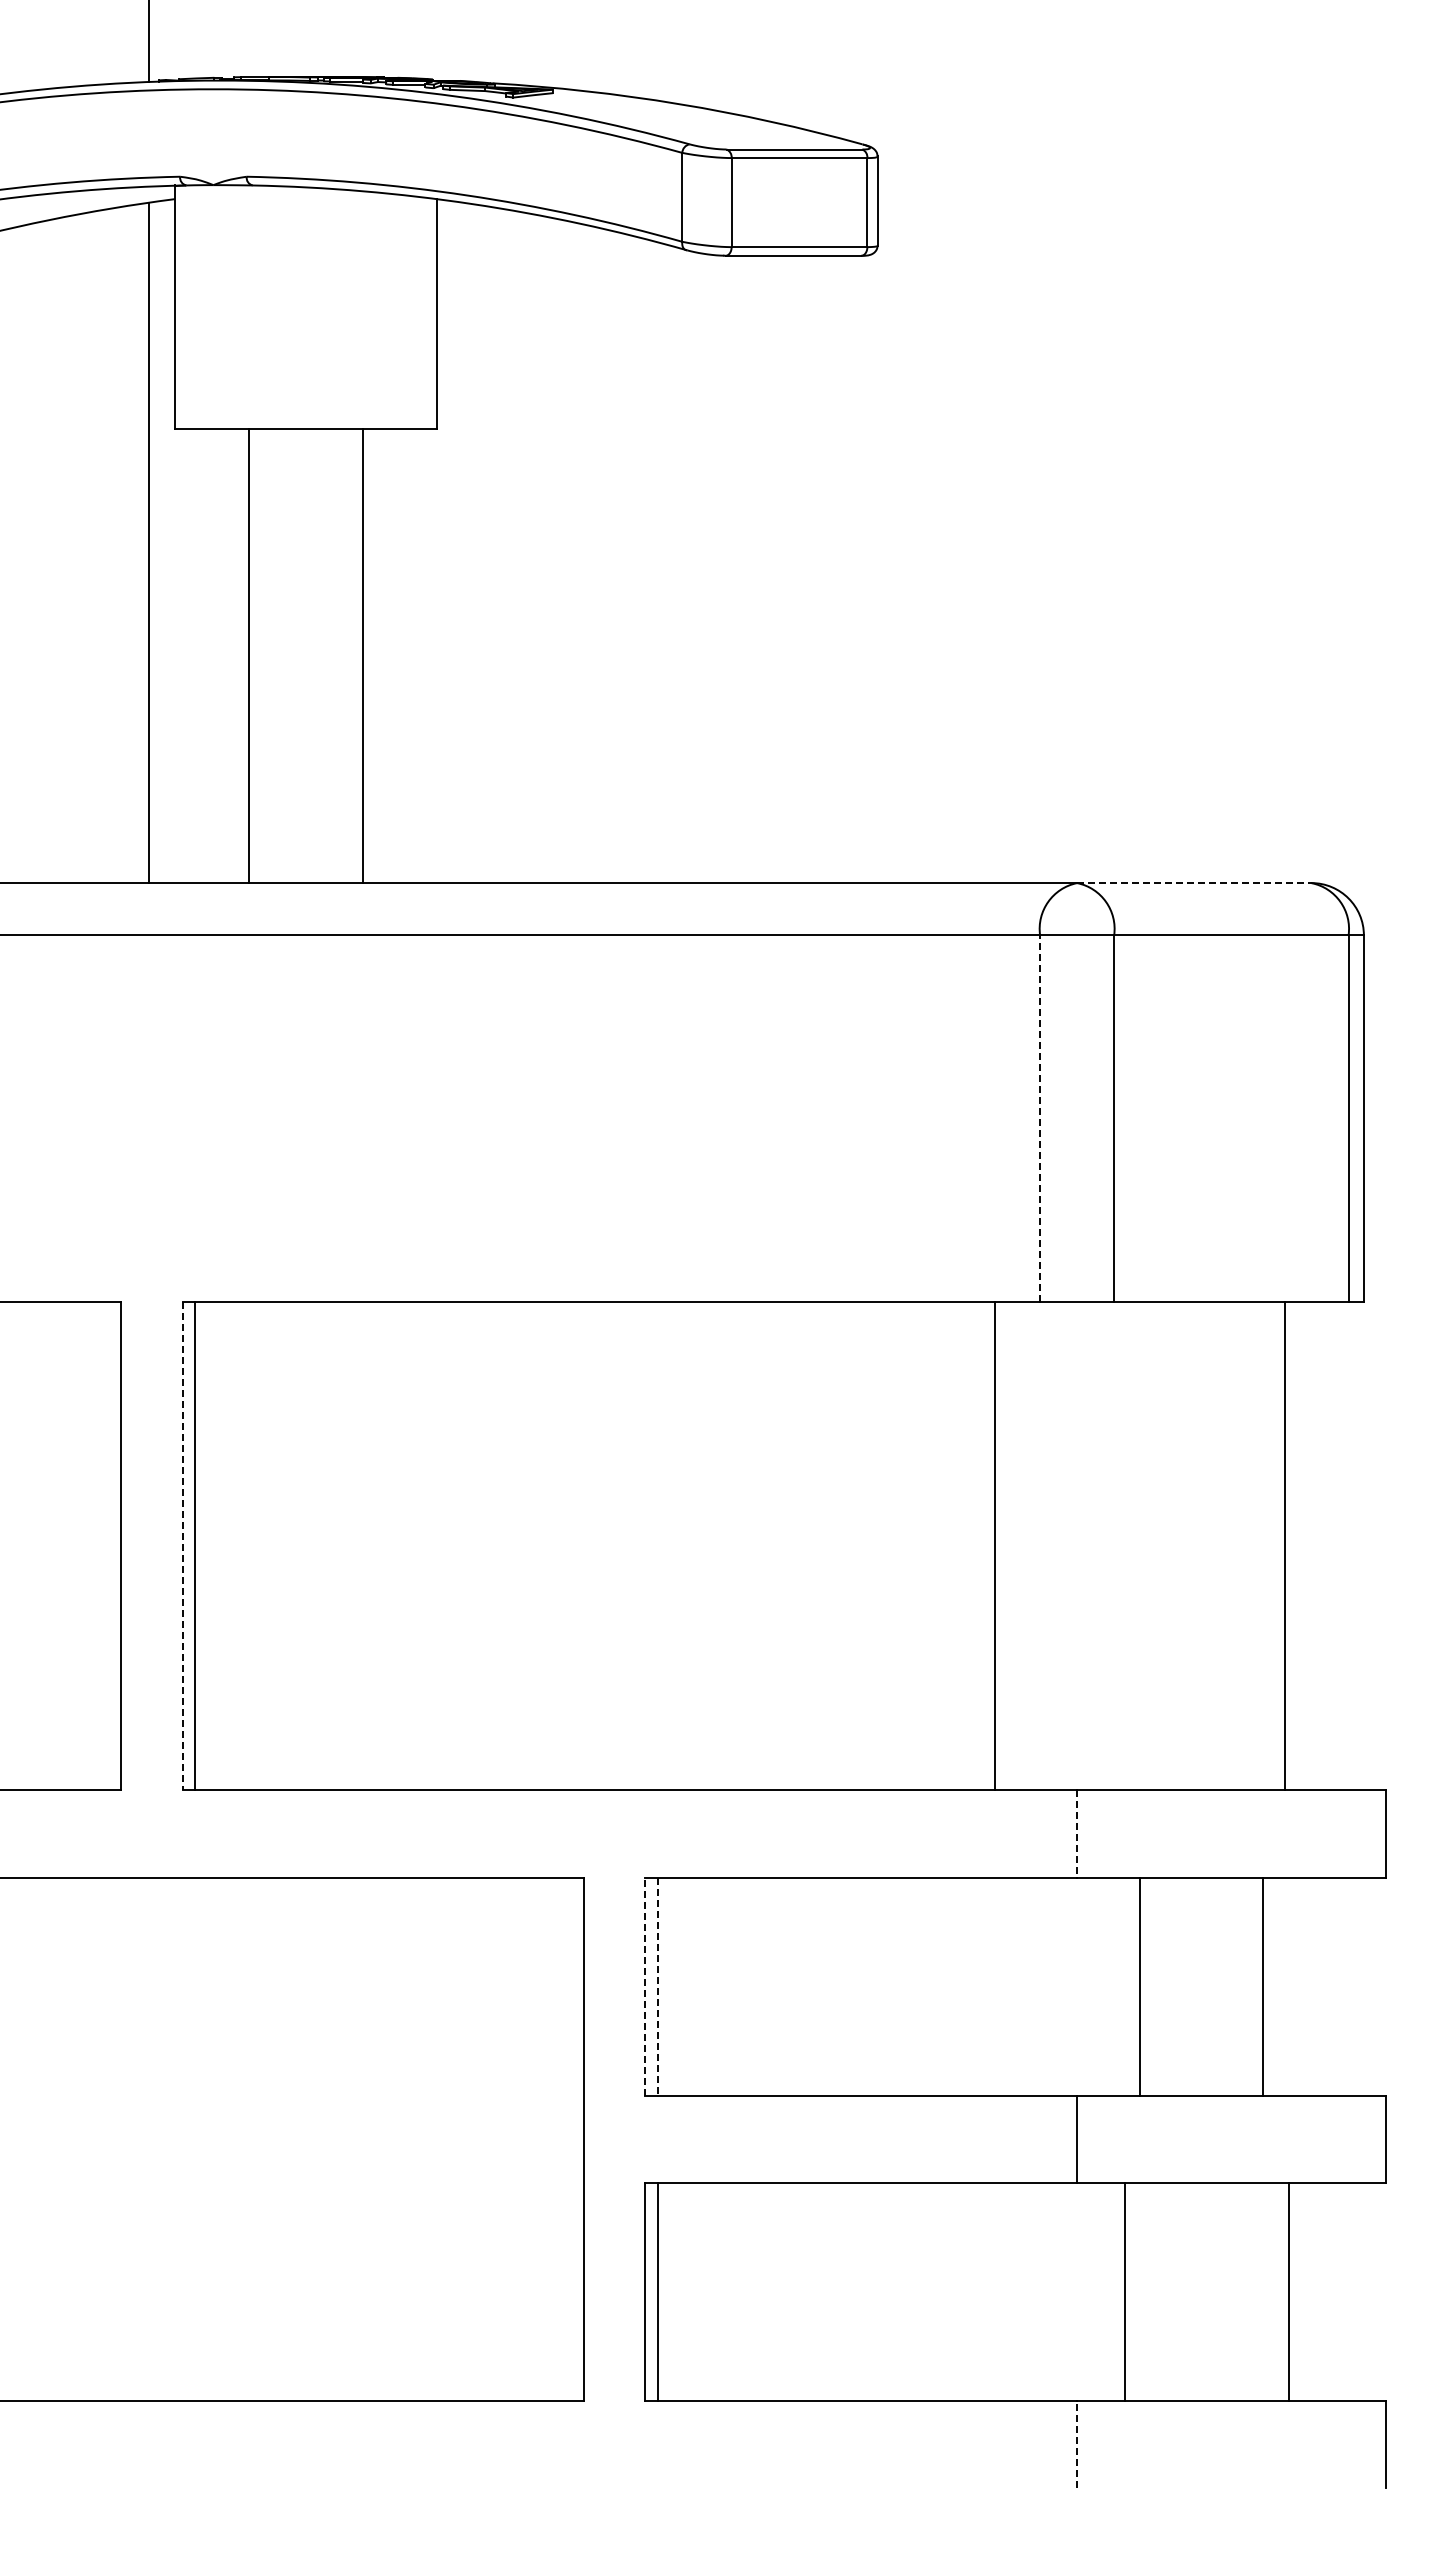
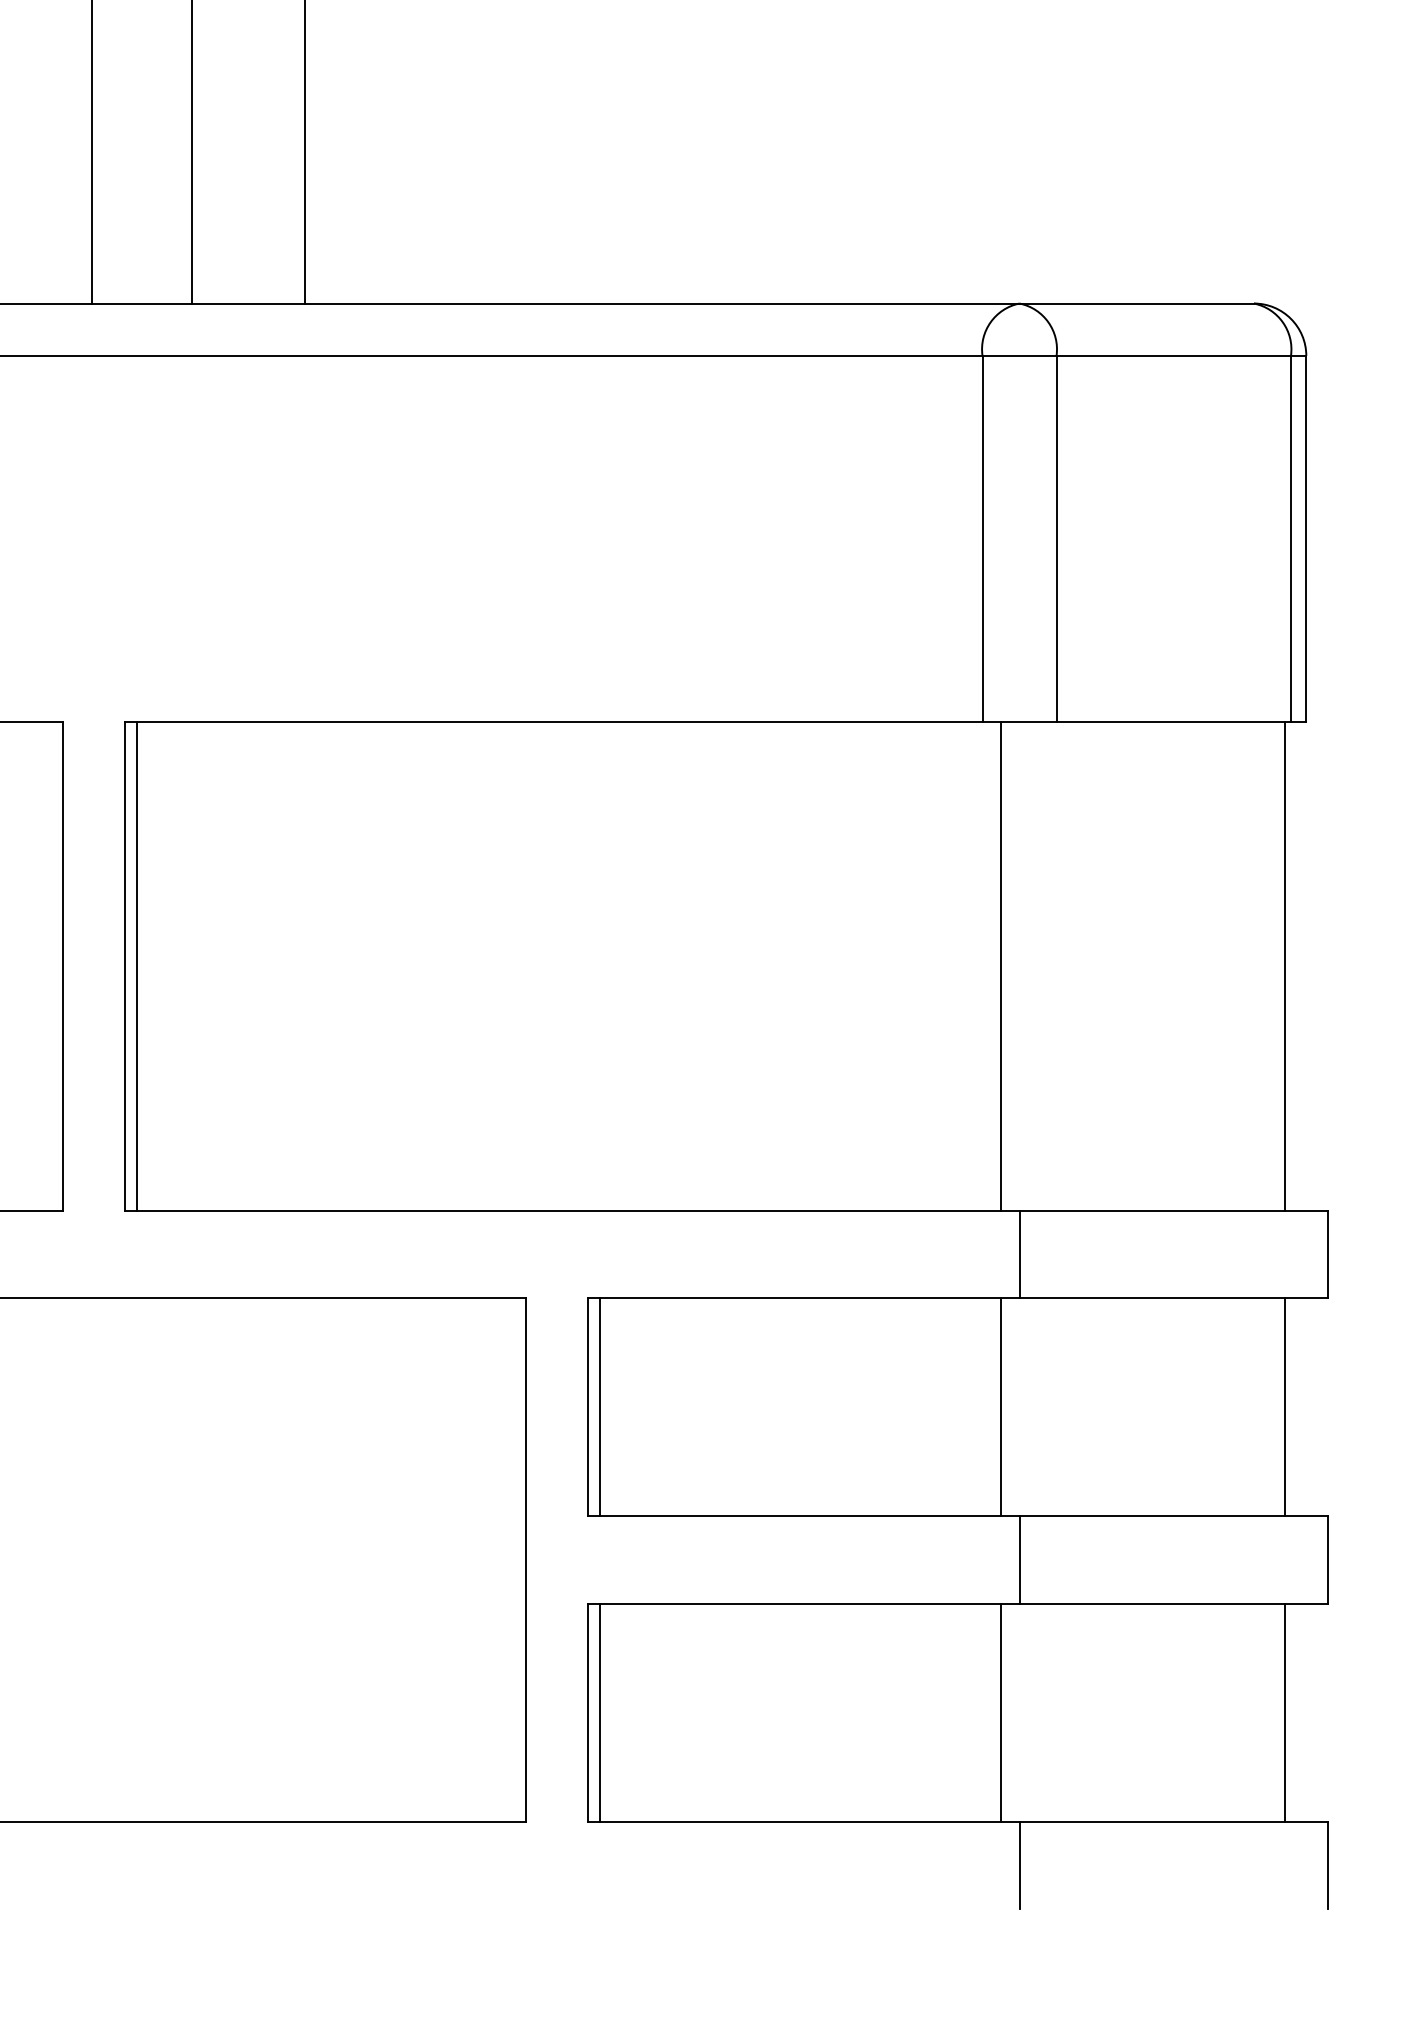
line: (1194, 883) -> (1136, 303), dashed -> solid
line: (1040, 1118) -> (982, 538), dashed -> solid
line: (994, 1545) -> (1000, 965), moved
line: (1285, 1545) -> (1284, 965), moved
line: (182, 1546) -> (124, 966), dashed -> solid
line: (1077, 1834) -> (1019, 1254), dashed -> solid
line: (645, 1986) -> (587, 1406), dashed -> solid
line: (1139, 1986) -> (1000, 1406), moved
line: (1263, 1986) -> (1284, 1406), moved
line: (657, 1987) -> (599, 1407), dashed -> solid
line: (1124, 2292) -> (1000, 1712), moved
line: (1289, 2292) -> (1284, 1712), moved
line: (1077, 2444) -> (1019, 1864), dashed -> solid

